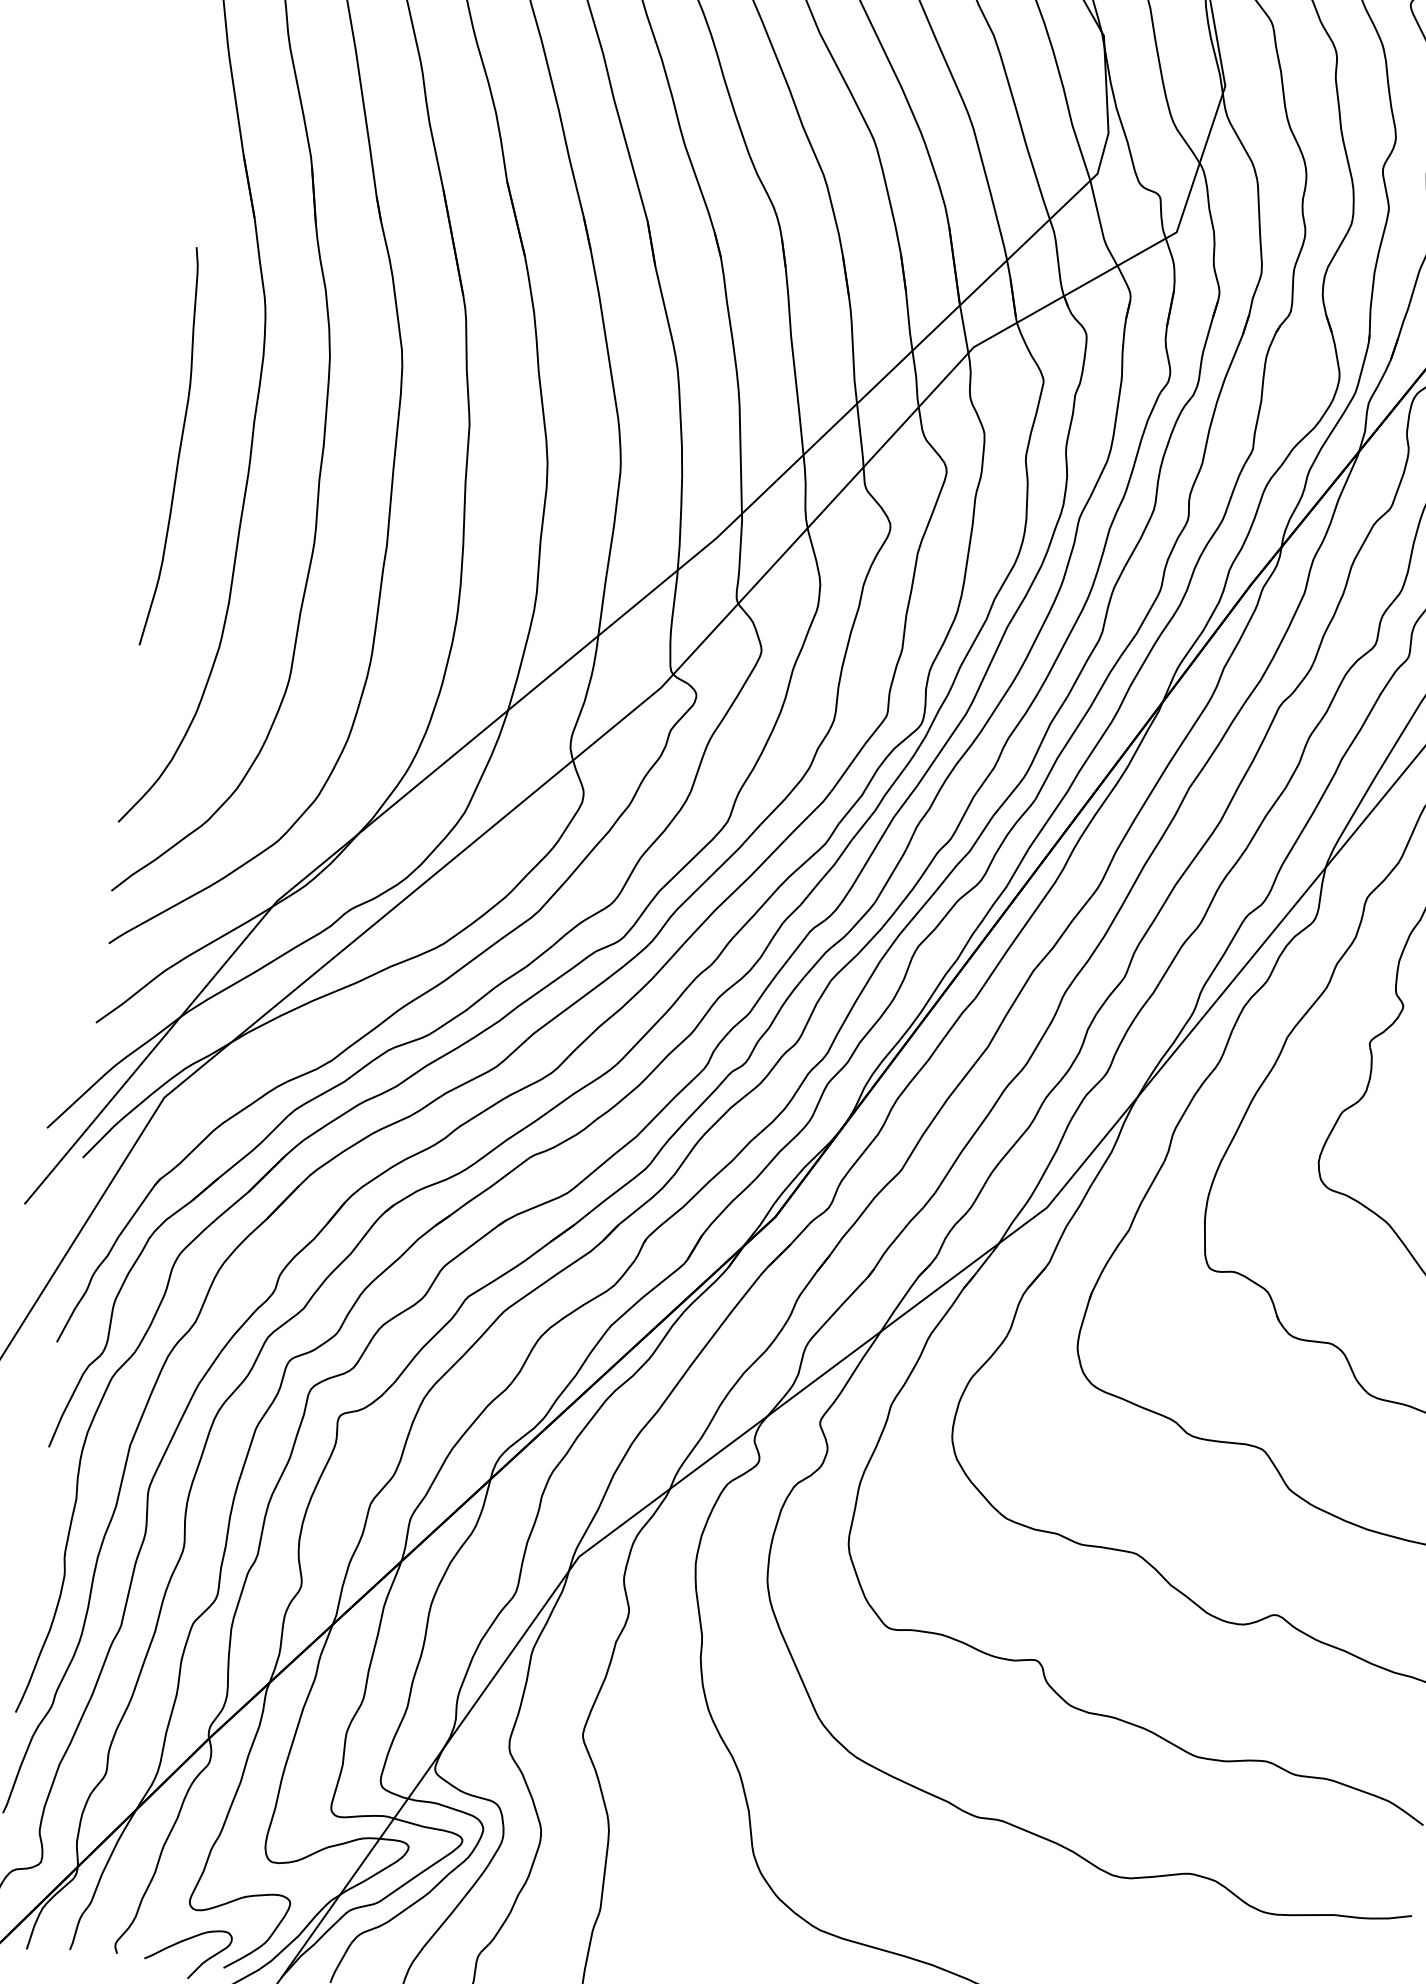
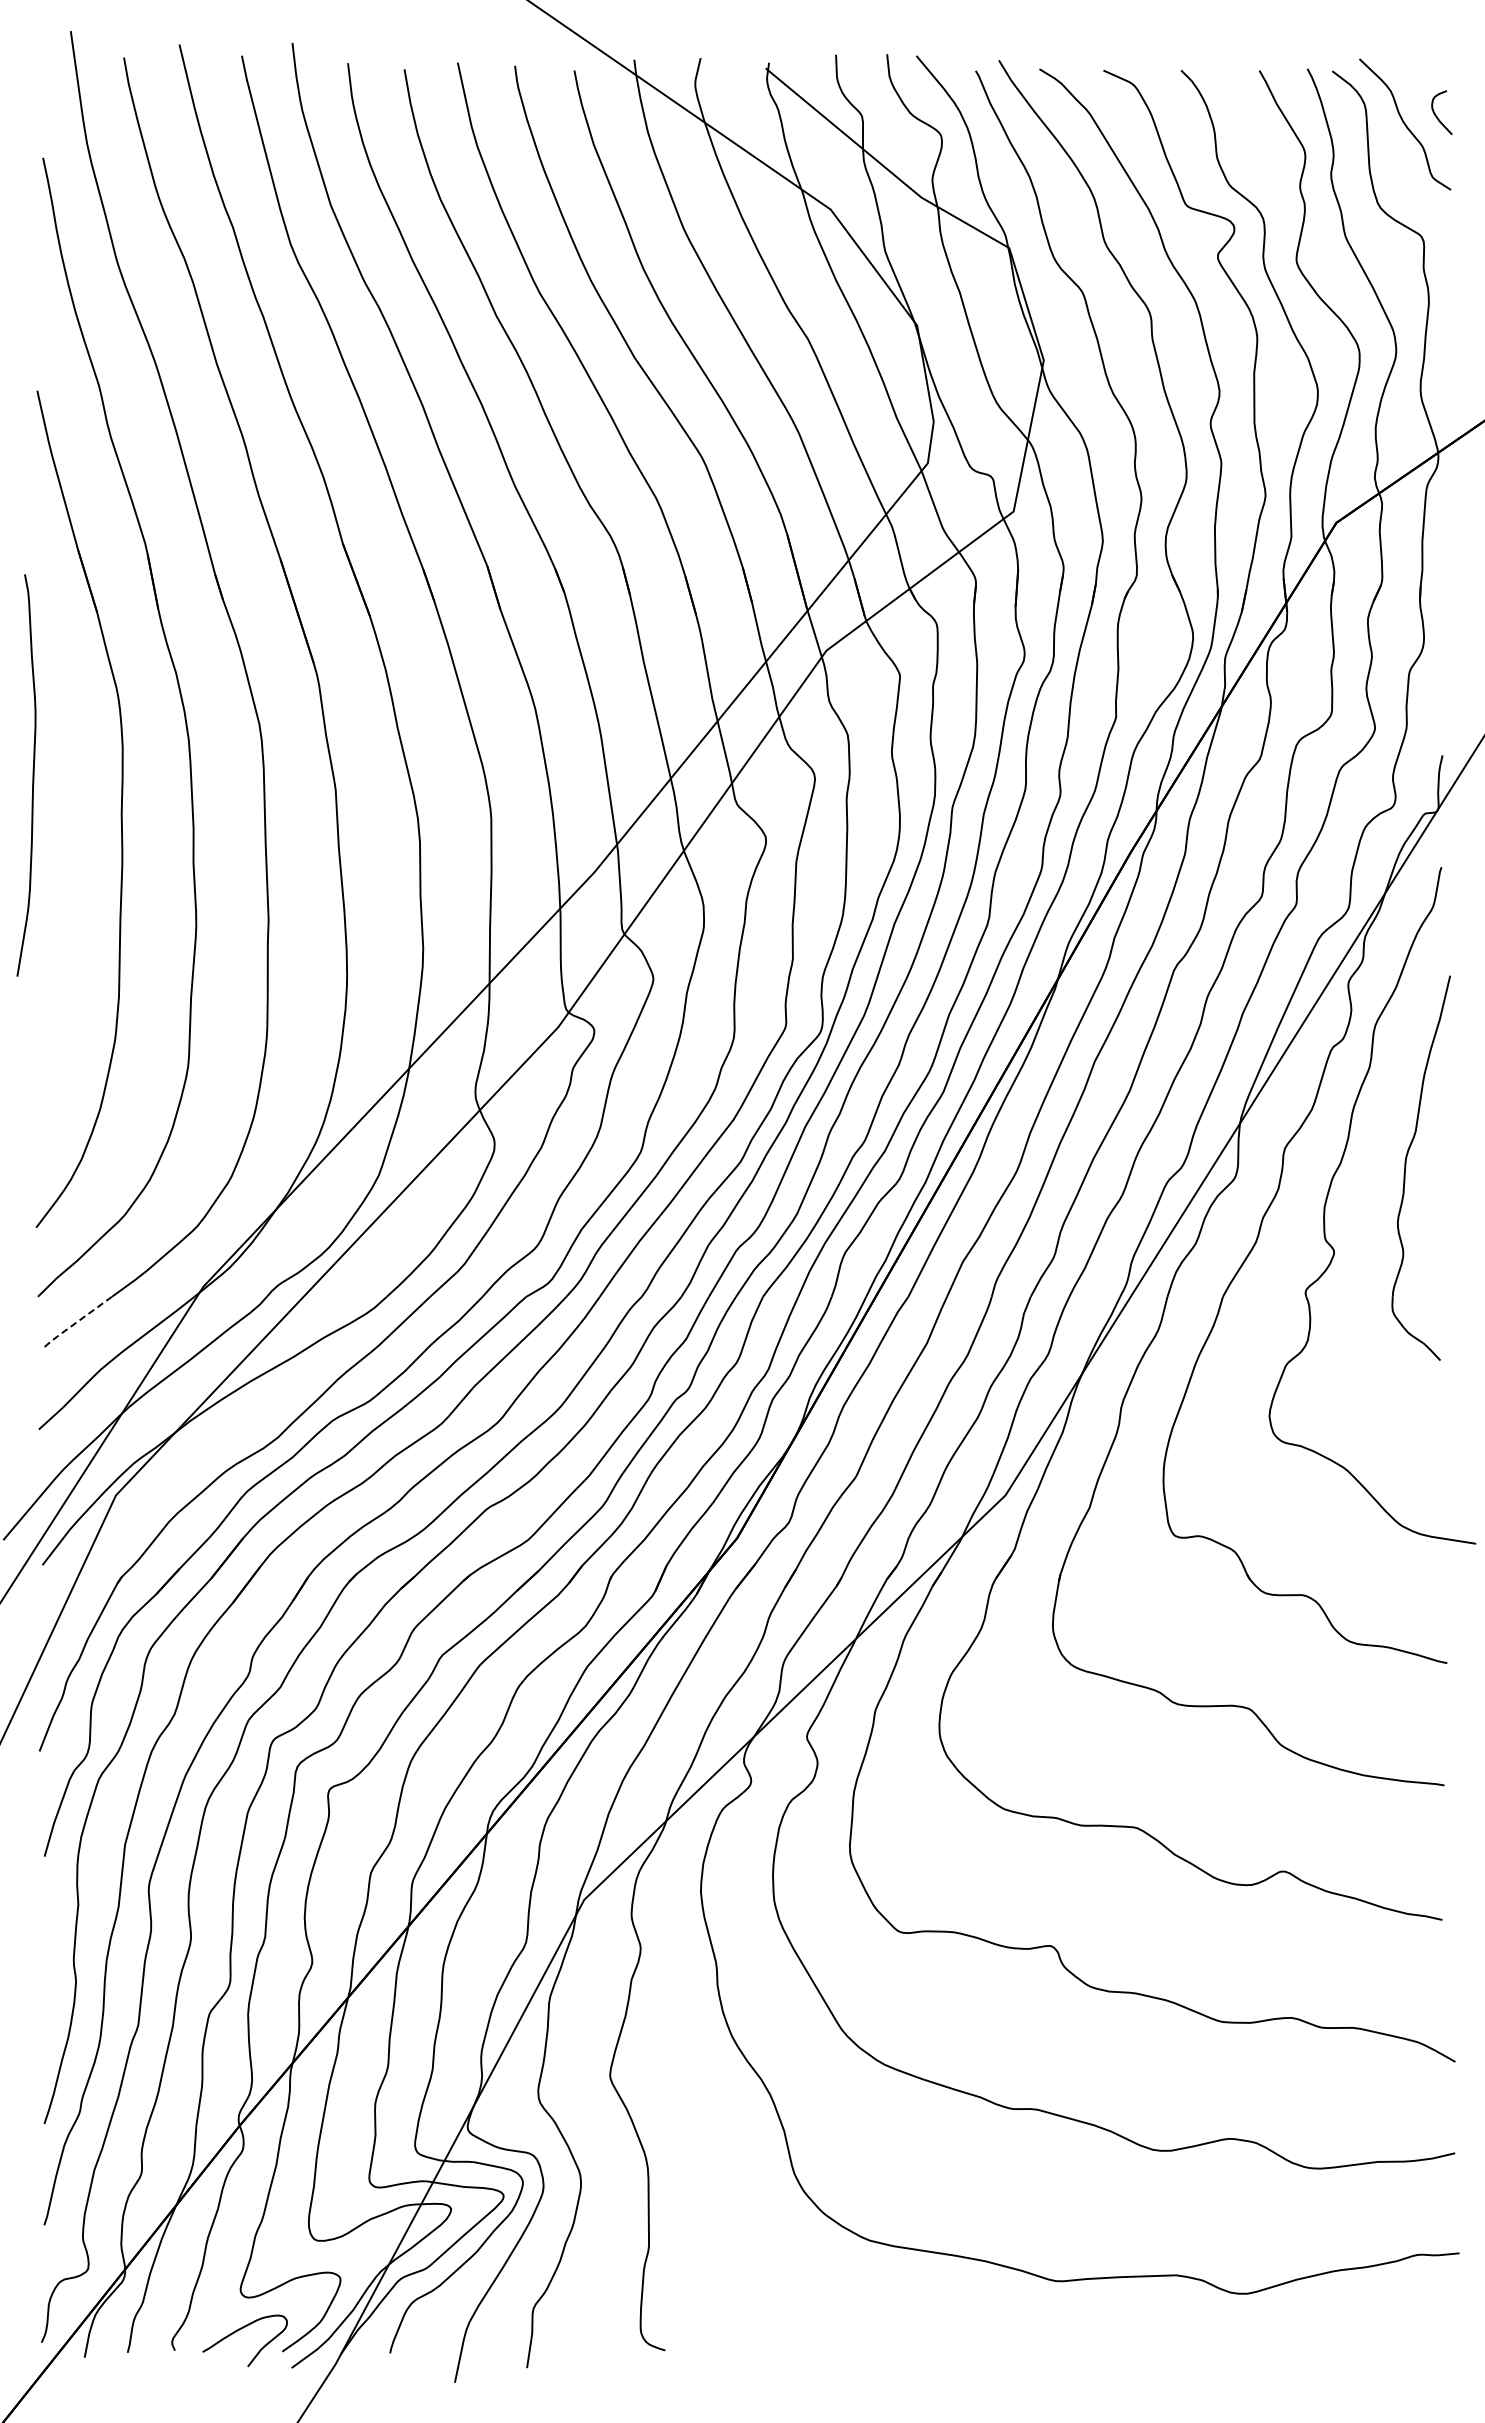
curve: (179, 447) -> (32, 775), moved
line: (145, 922) -> (75, 1323), solid -> dashed

